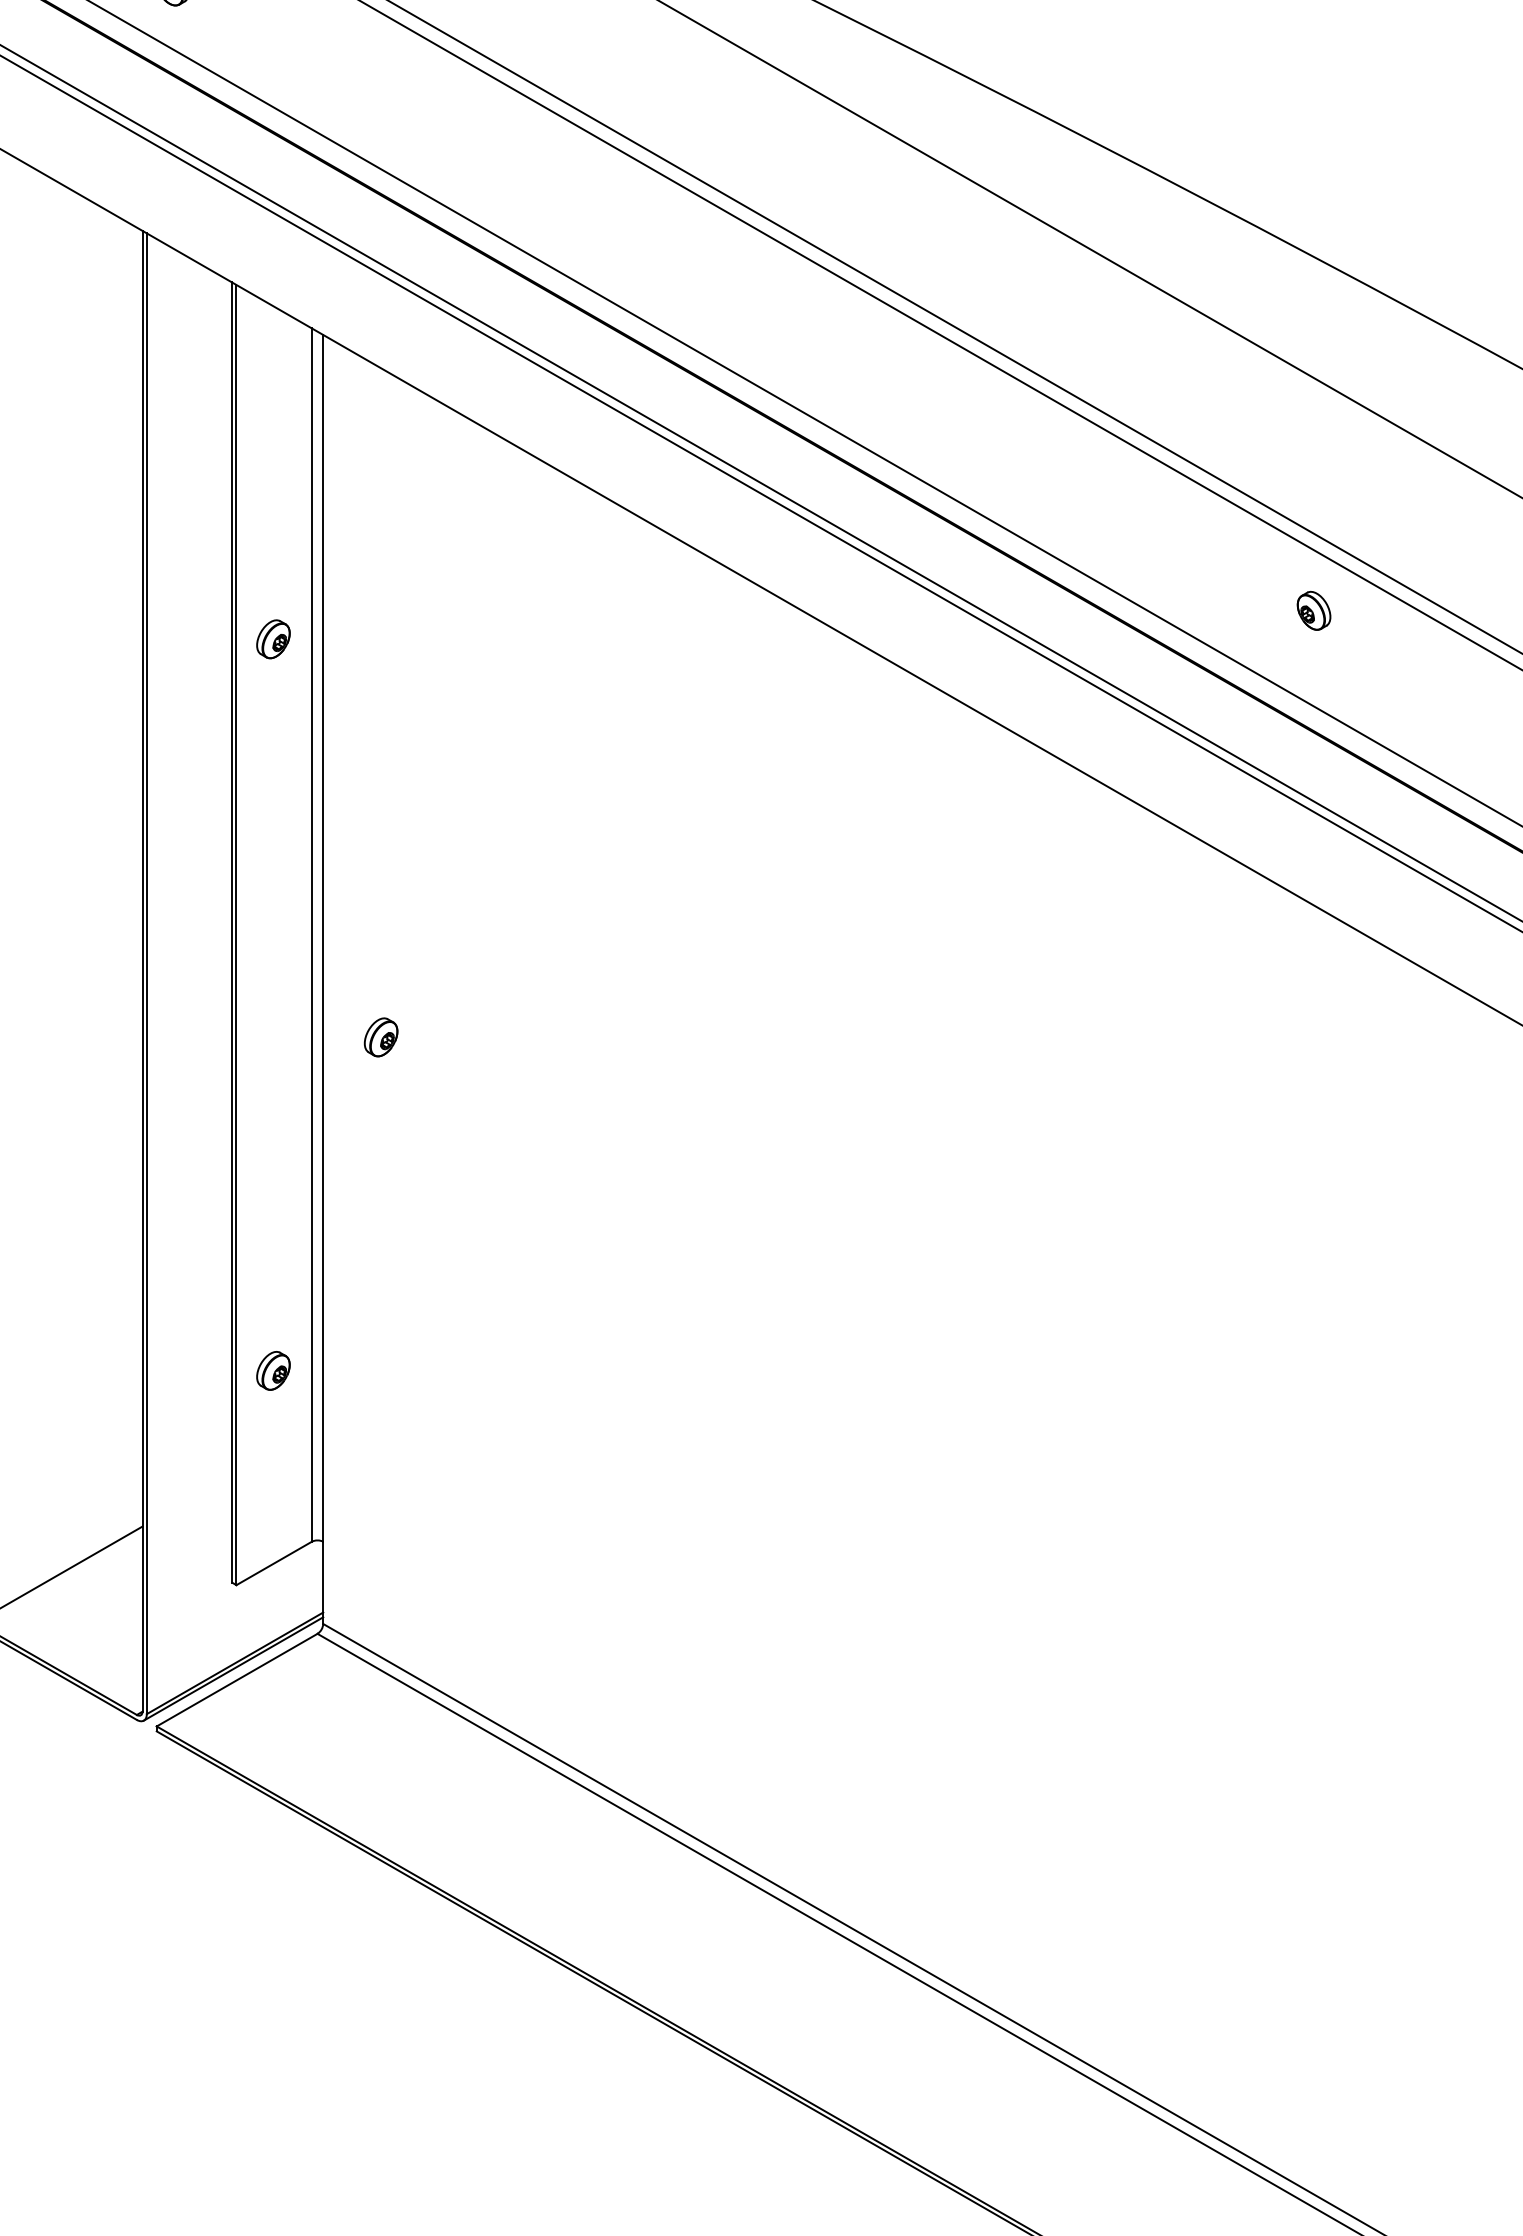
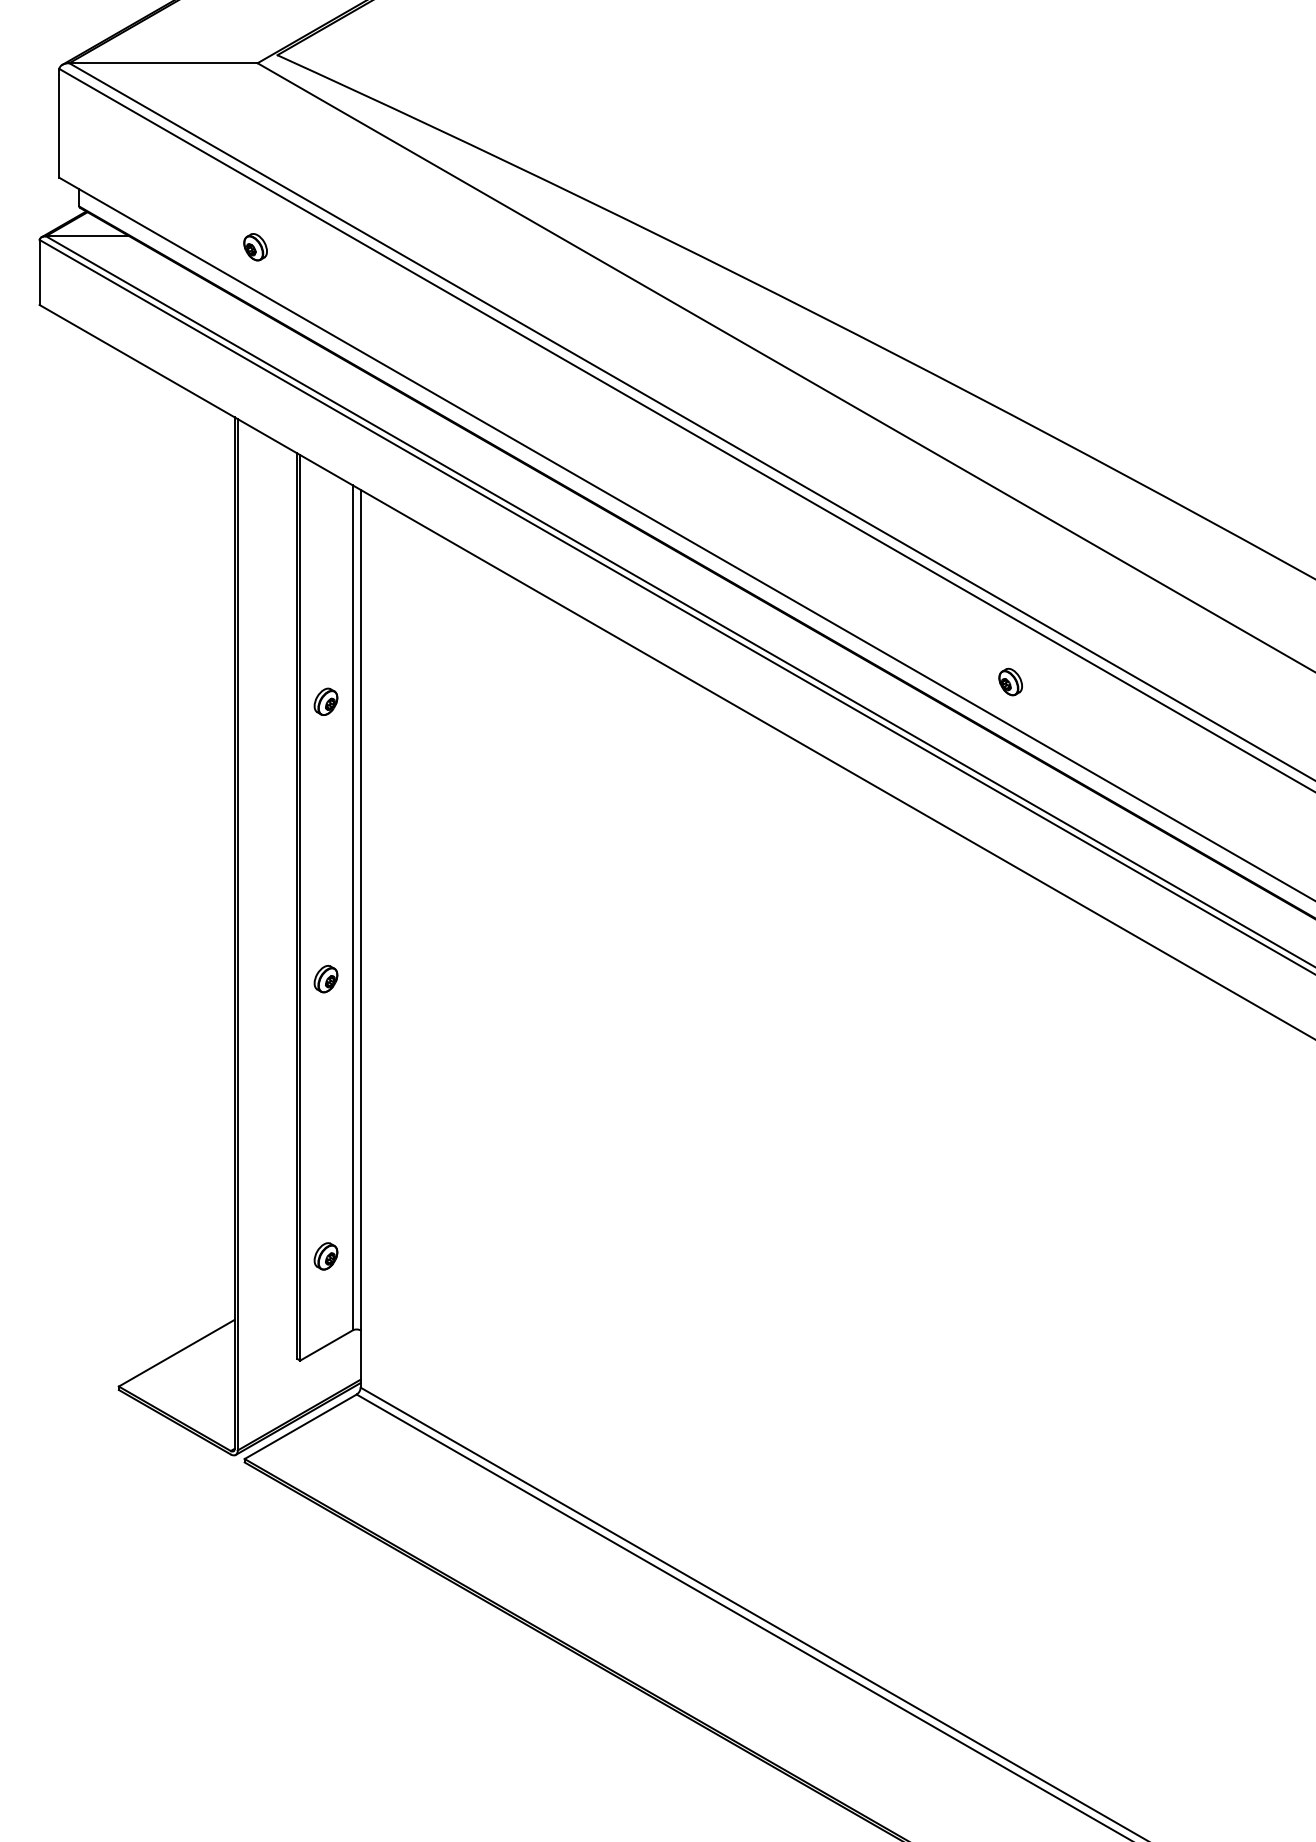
part: (1313, 610) -> (1010, 681), moved
part: (380, 1037) -> (325, 979), moved
part: (272, 1371) -> (325, 1256), moved

